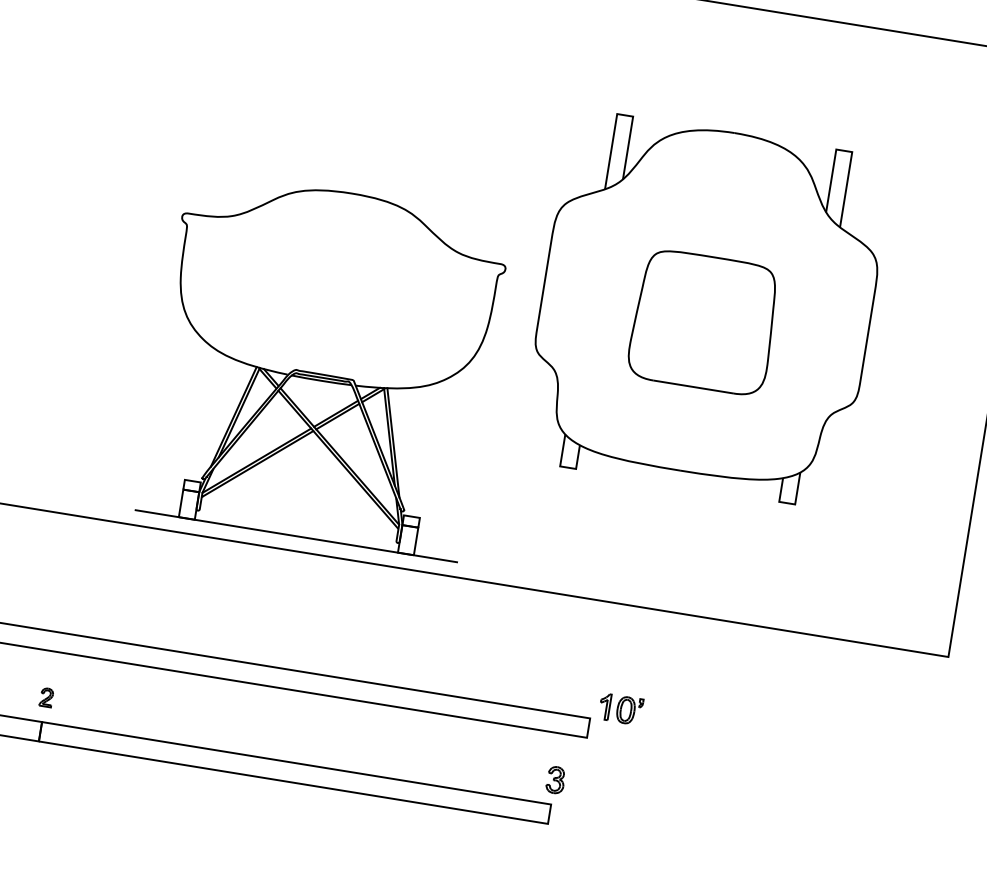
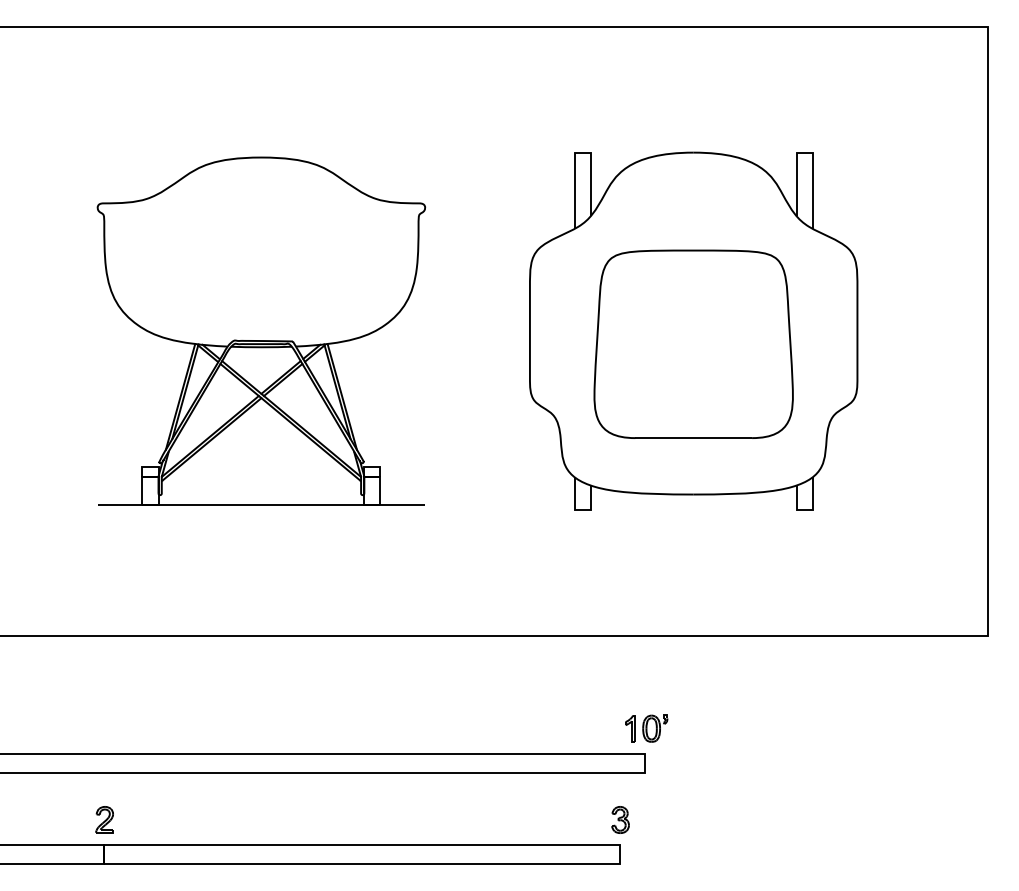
part: (704, 321) -> (693, 343), size x1.43
part: (324, 364) -> (261, 330), moved
part: (46, 697) -> (104, 819), size x1.43
part: (620, 709) -> (646, 728), moved

